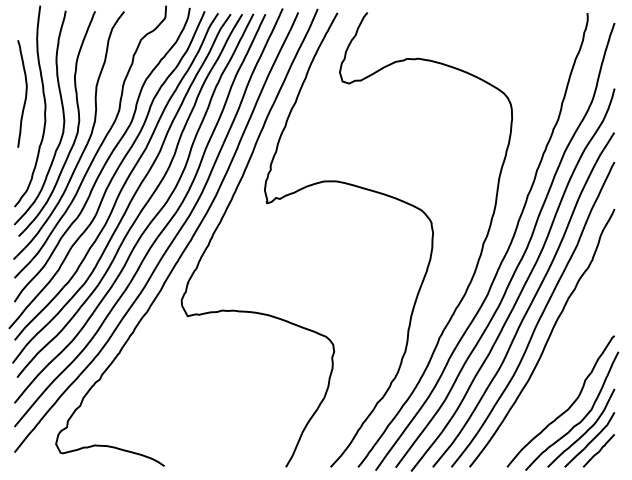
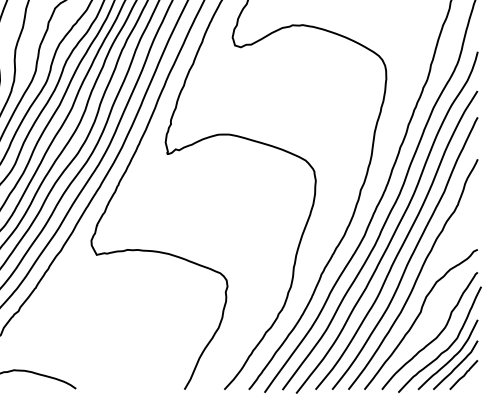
curve: (547, 387) -> (417, 318), added

